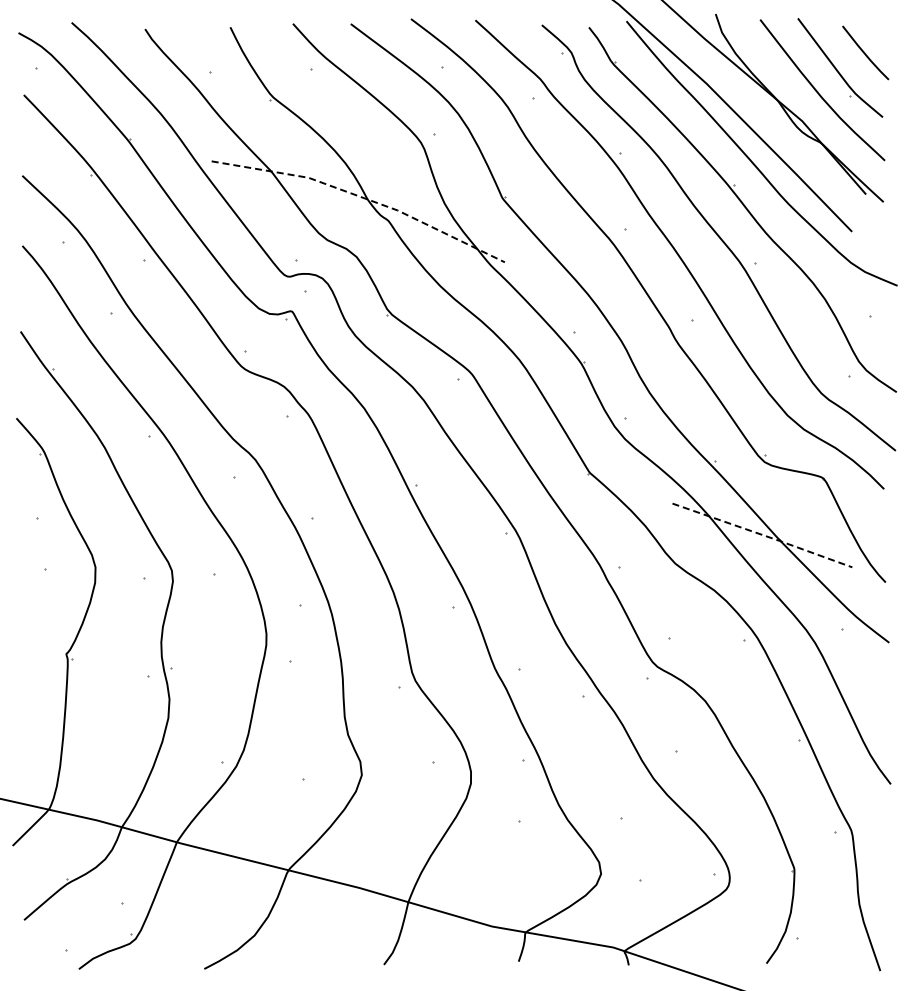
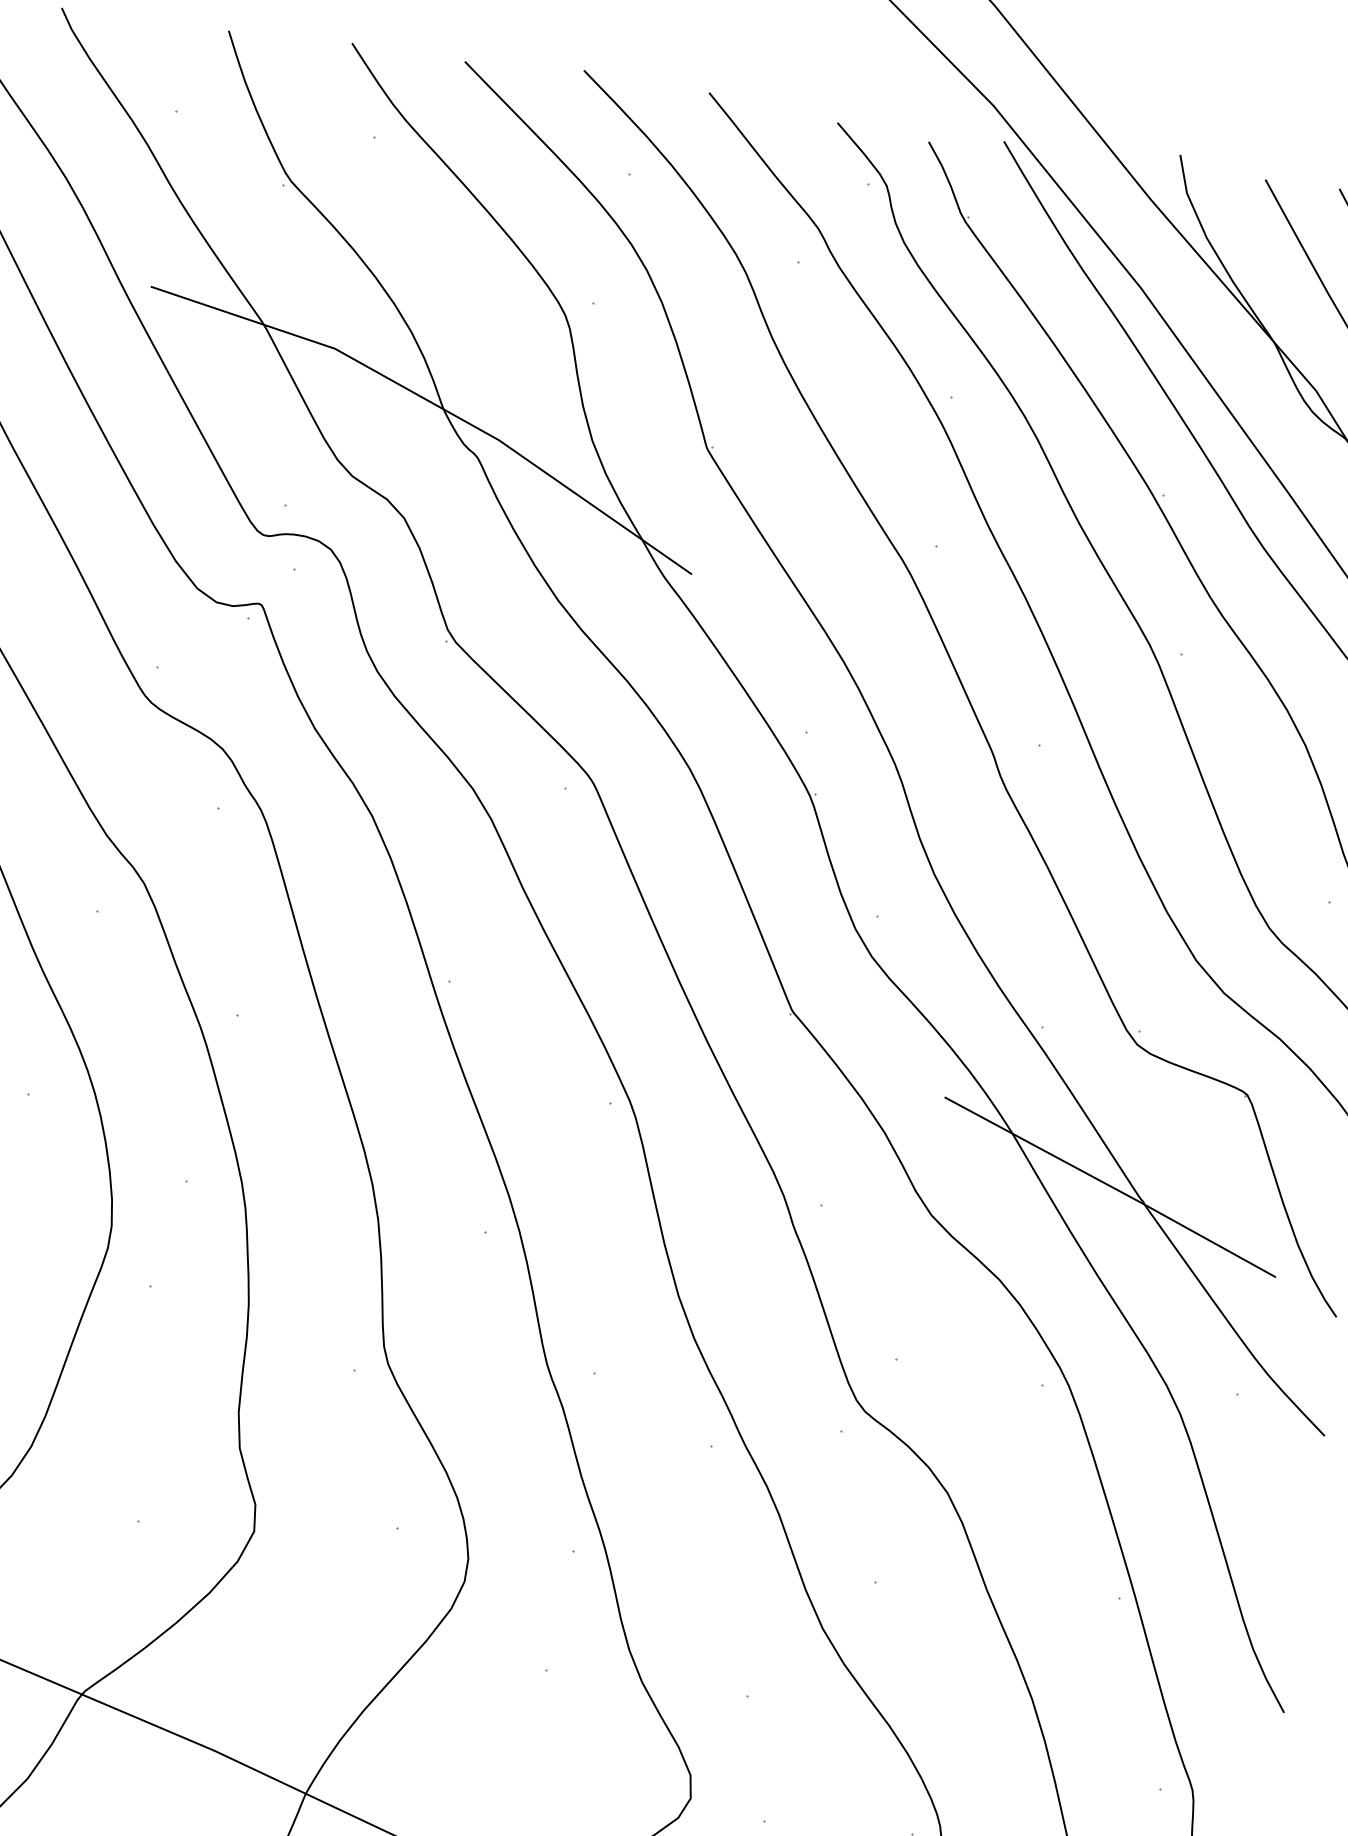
line: (363, 197) -> (436, 404), dashed -> solid
line: (763, 535) -> (1112, 1187), dashed -> solid

